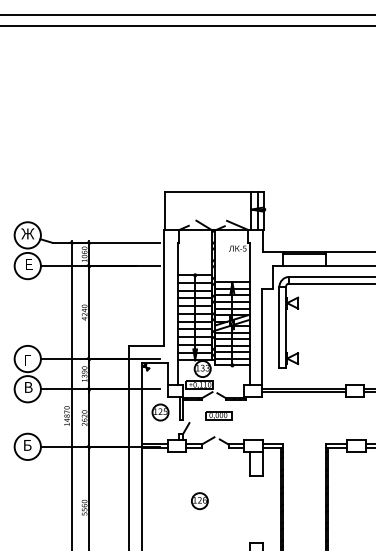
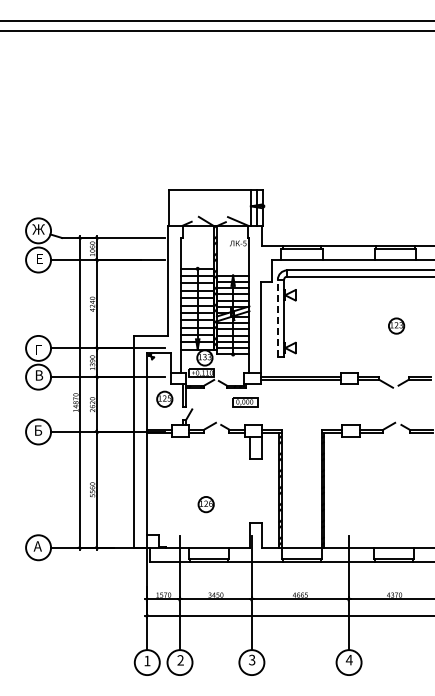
line: (279, 327) -> (277, 318), solid -> dashed
part: (219, 415) -> (245, 402), moved
part: (199, 501) -> (205, 504), moved

